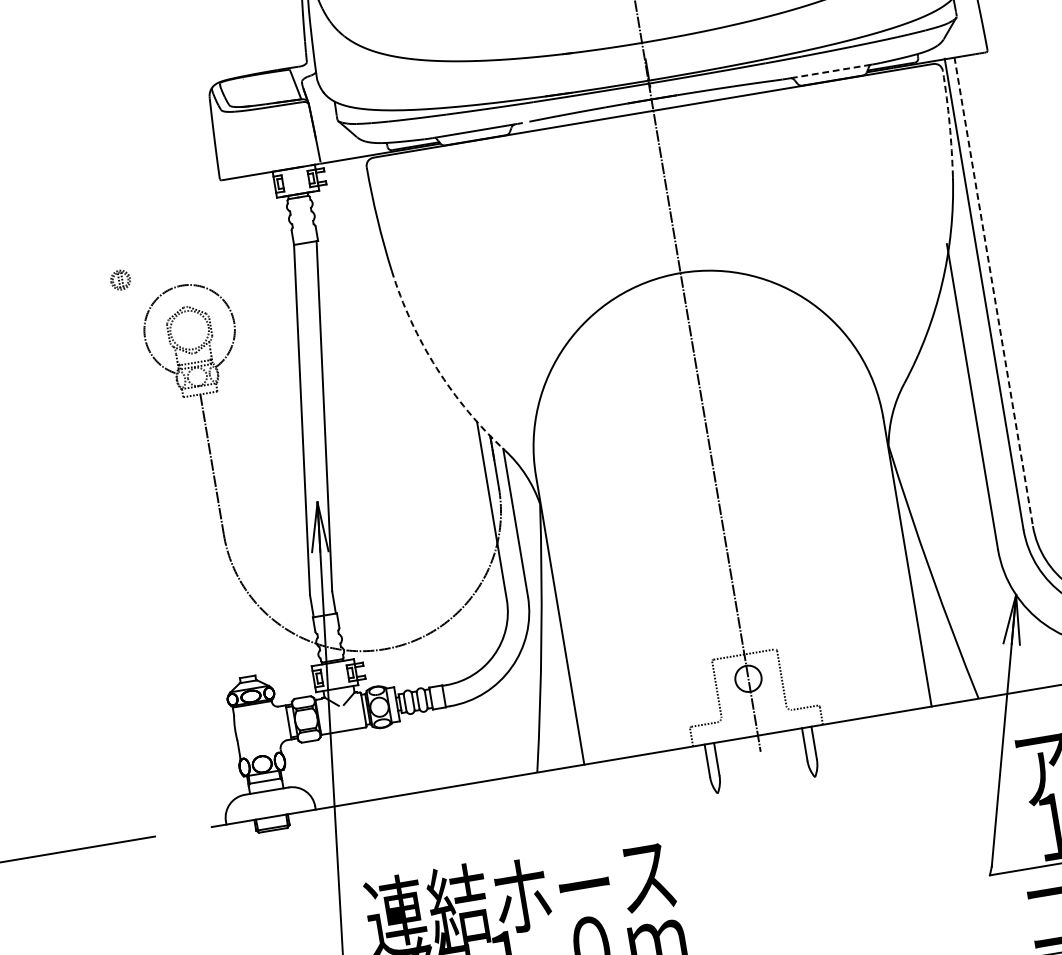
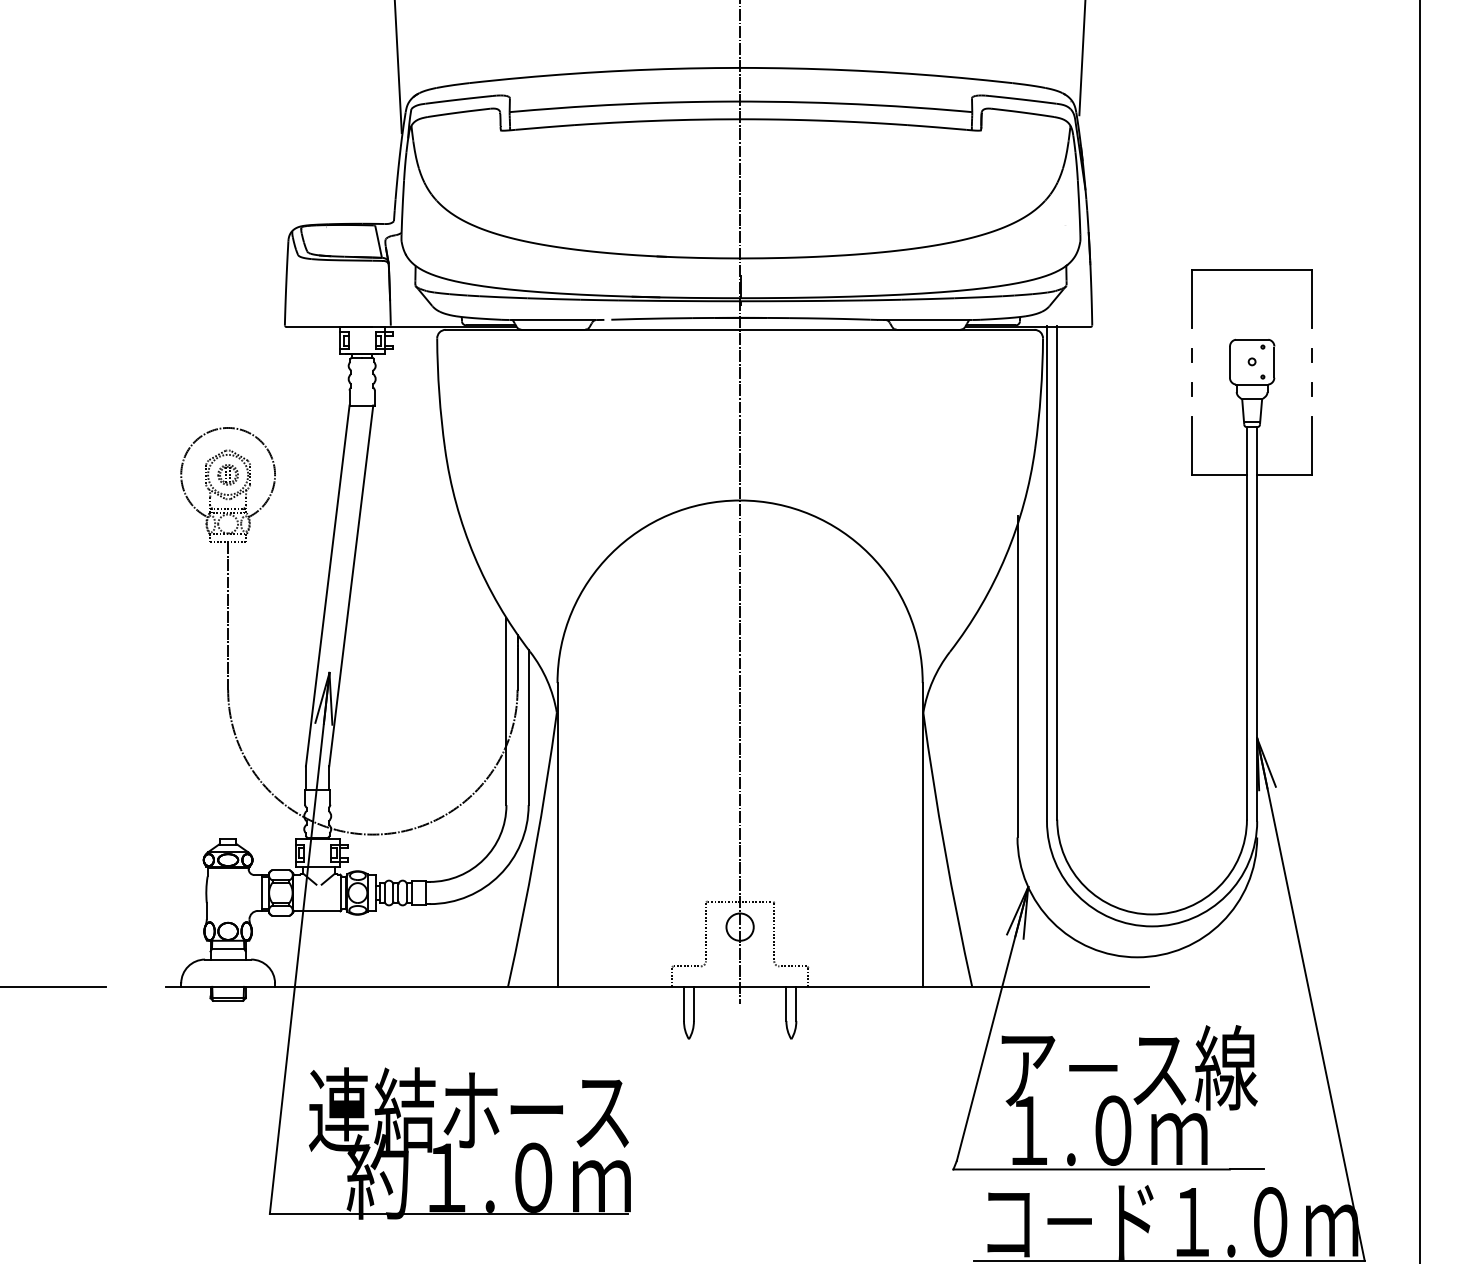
line: (829, 71) -> (926, 319), dashed -> solid
arc: (949, 123) -> (1040, 393), dashed -> solid
part: (119, 279) -> (227, 474), moved
line: (994, 292) -> (1057, 573), dashed -> solid
arc: (436, 368) -> (474, 556), dashed -> solid

